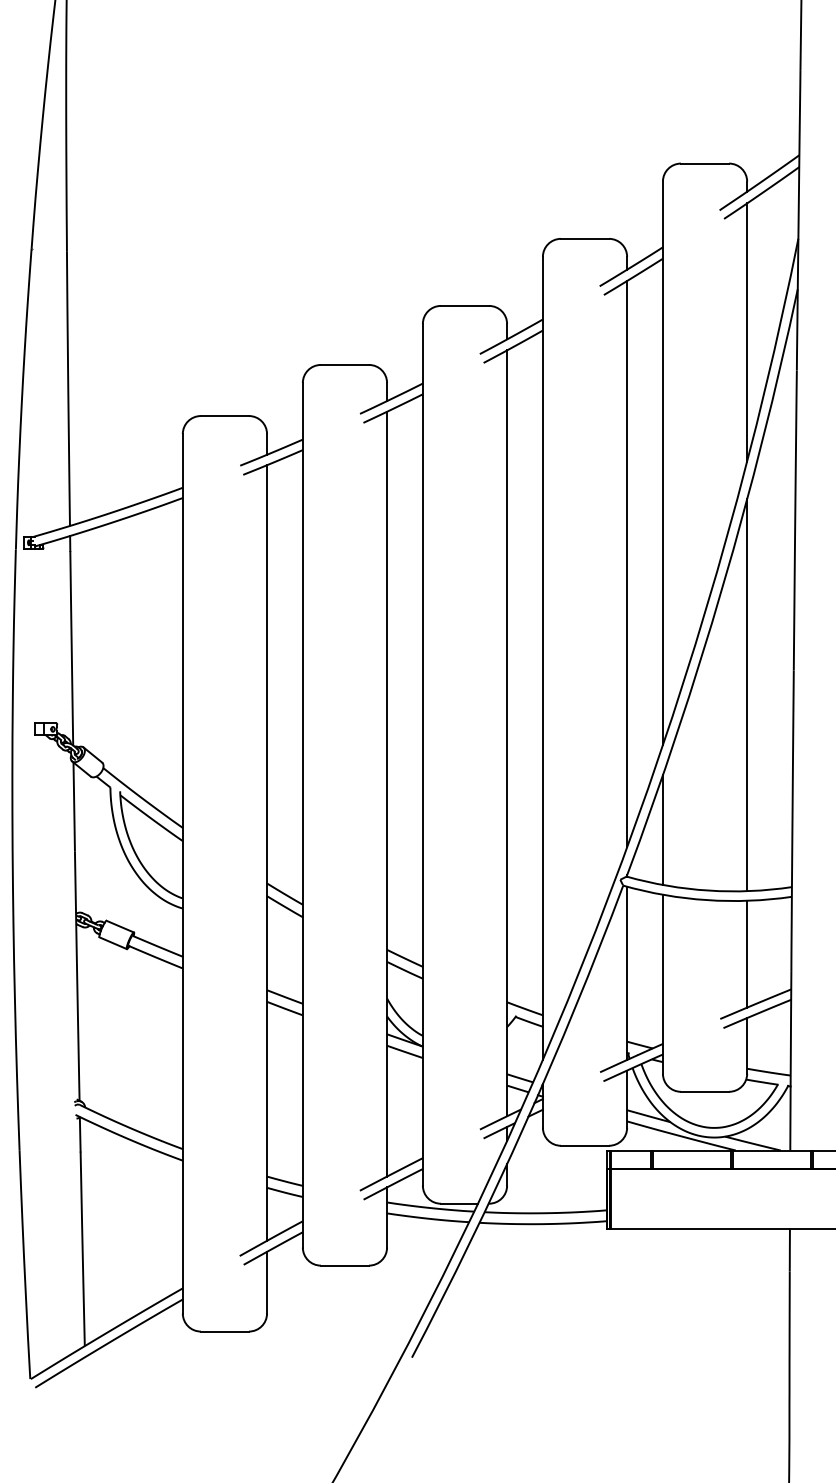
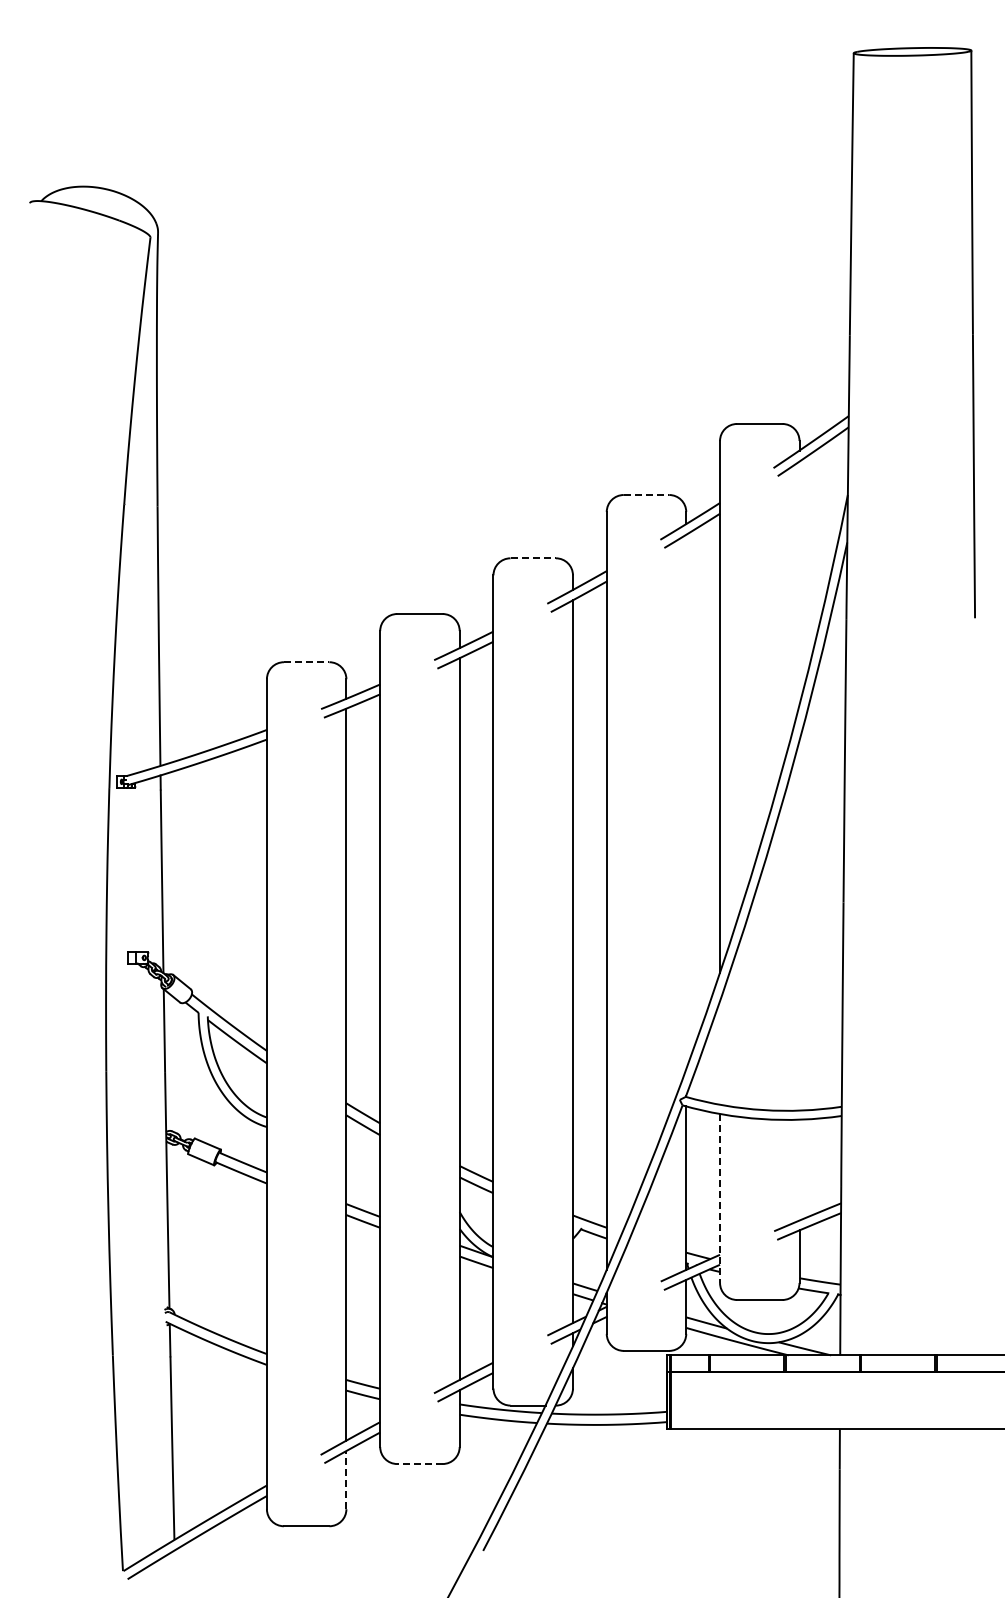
line: (585, 239) -> (646, 495), solid -> dashed
line: (465, 306) -> (533, 558), solid -> dashed
line: (747, 332) -> (799, 583), removed
line: (224, 416) -> (306, 662), solid -> dashed
line: (627, 563) -> (686, 801), removed
line: (747, 695) -> (799, 925), removed
line: (663, 829) -> (720, 1052), removed
line: (747, 953) -> (799, 1169), removed
line: (663, 984) -> (720, 1198), solid -> dashed
line: (344, 1266) -> (419, 1464), solid -> dashed
line: (267, 1282) -> (346, 1479), solid -> dashed

